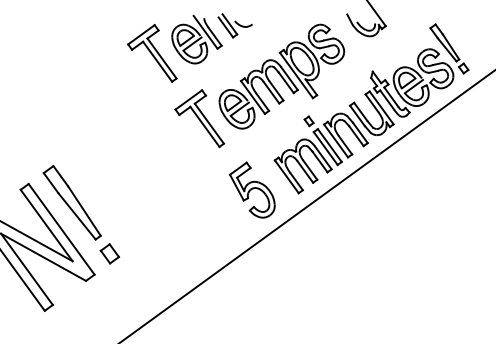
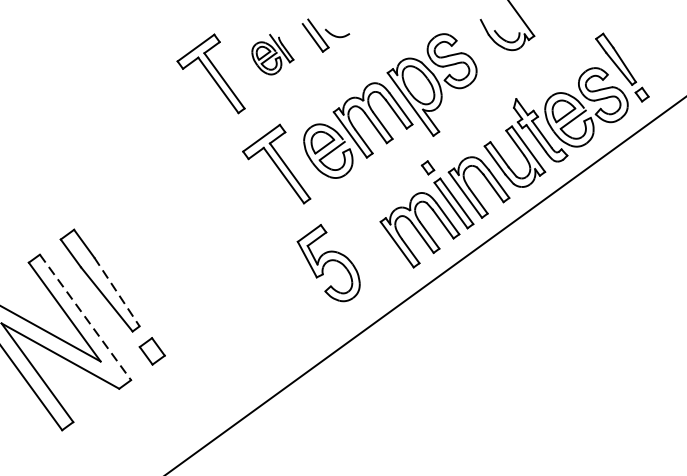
part: (196, 39) -> (272, 54), size x0.6
part: (251, 189) -> (327, 262), moved
line: (84, 211) -> (117, 292), solid -> dashed
line: (61, 229) -> (85, 317), solid -> dashed

